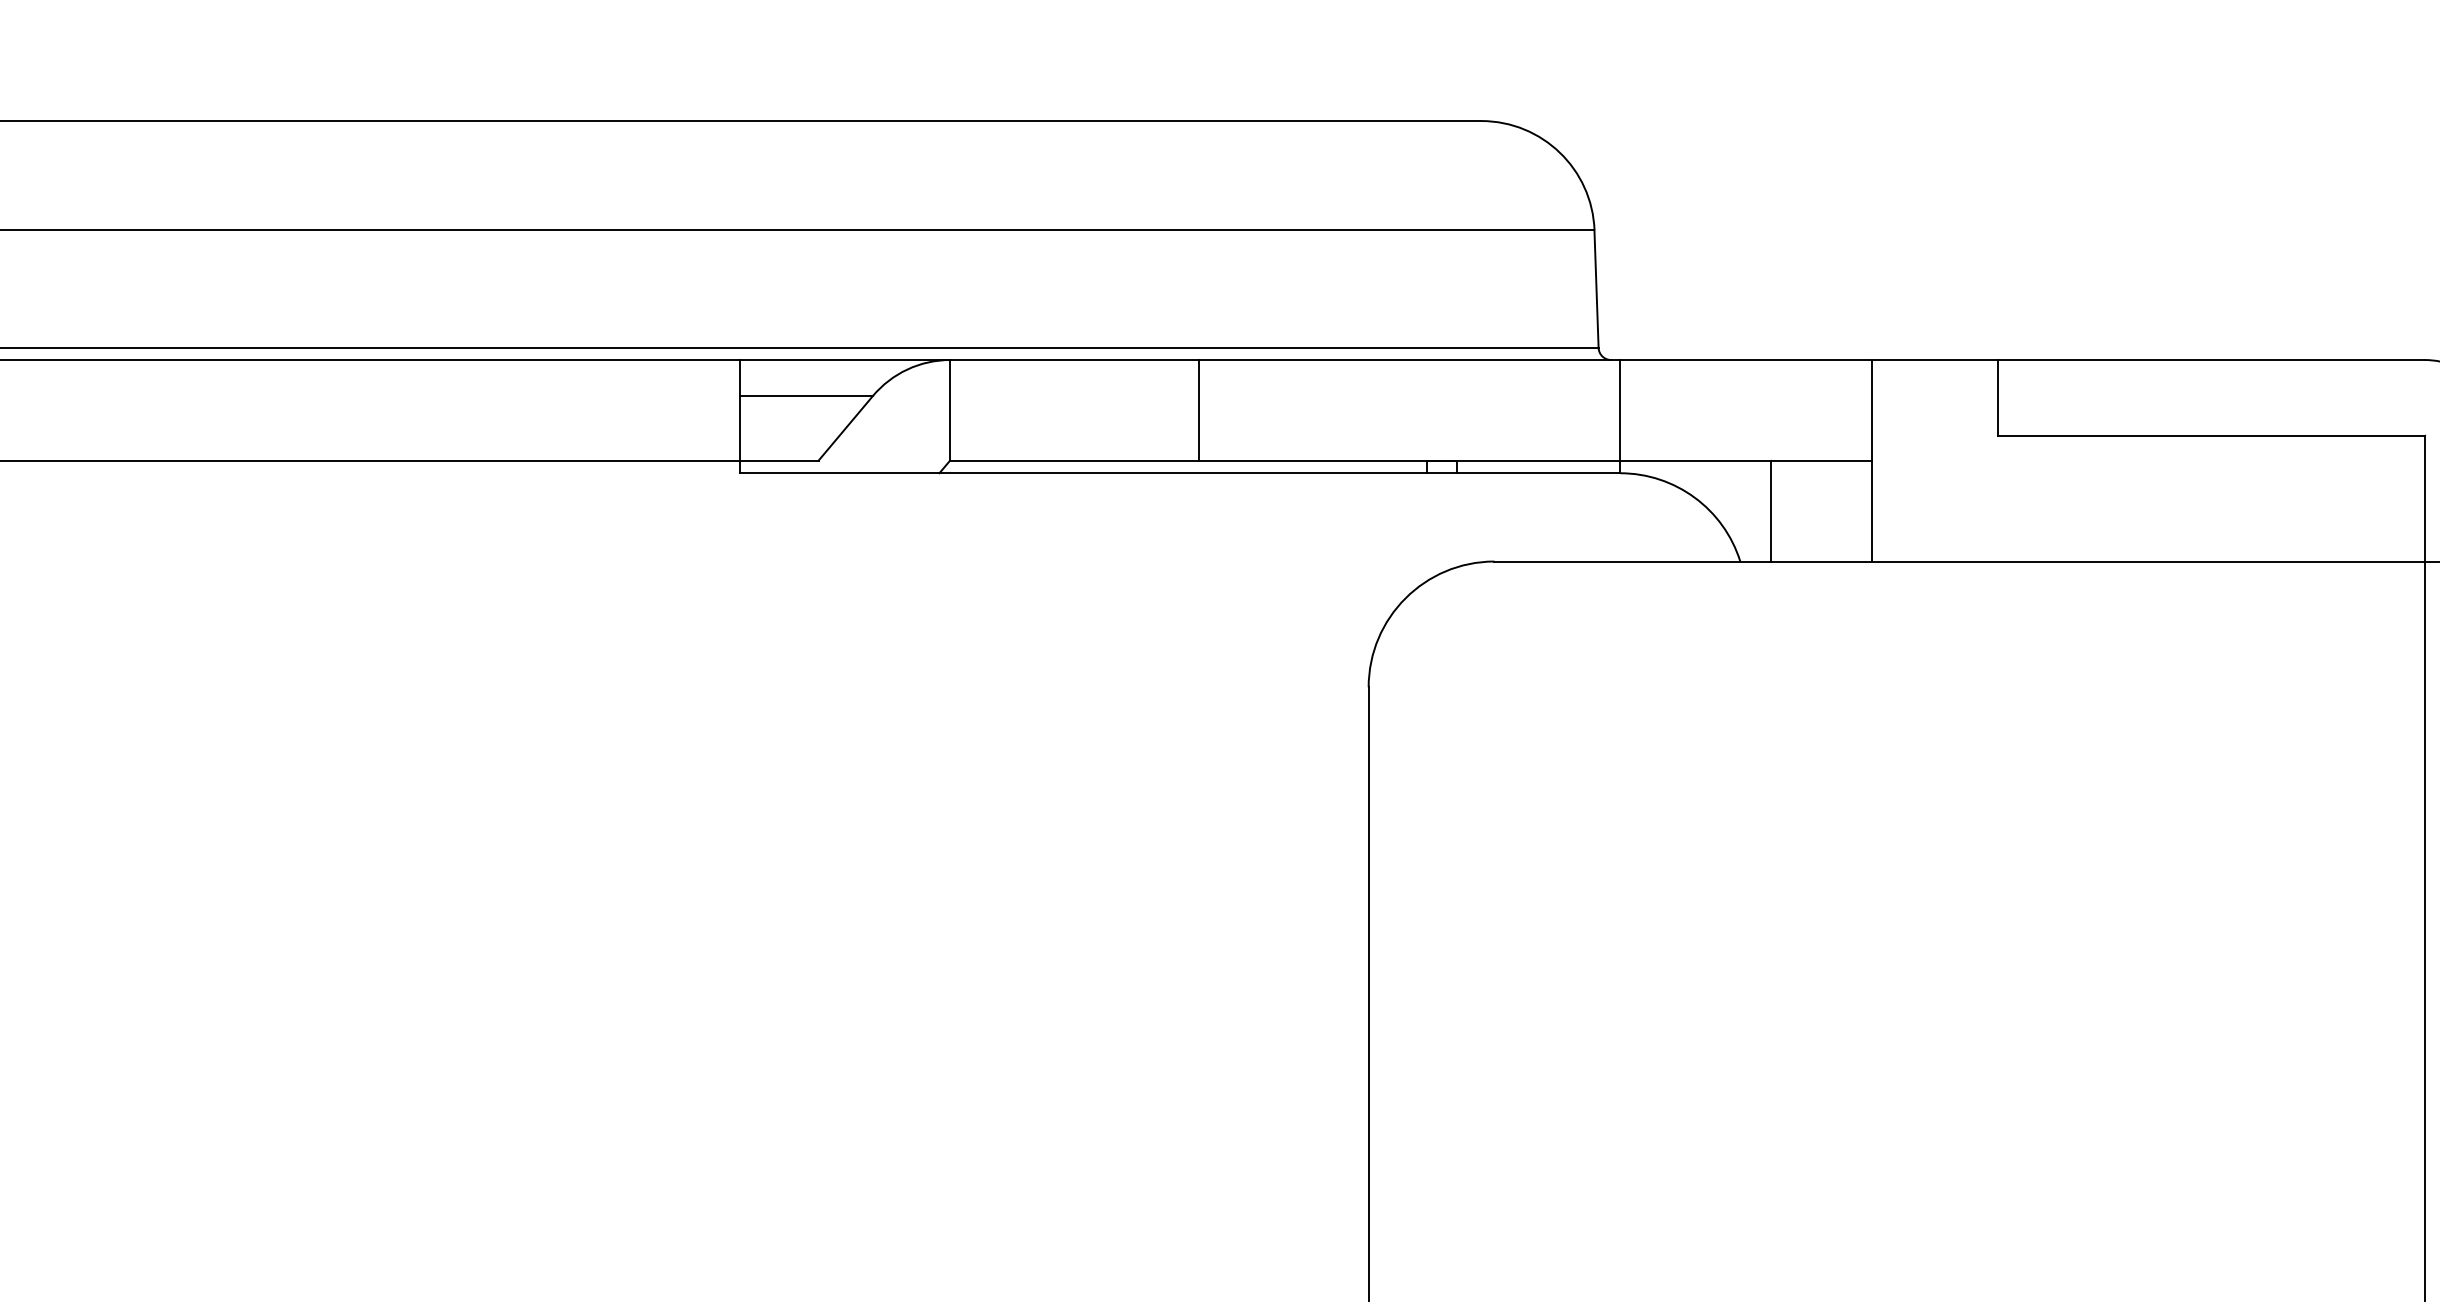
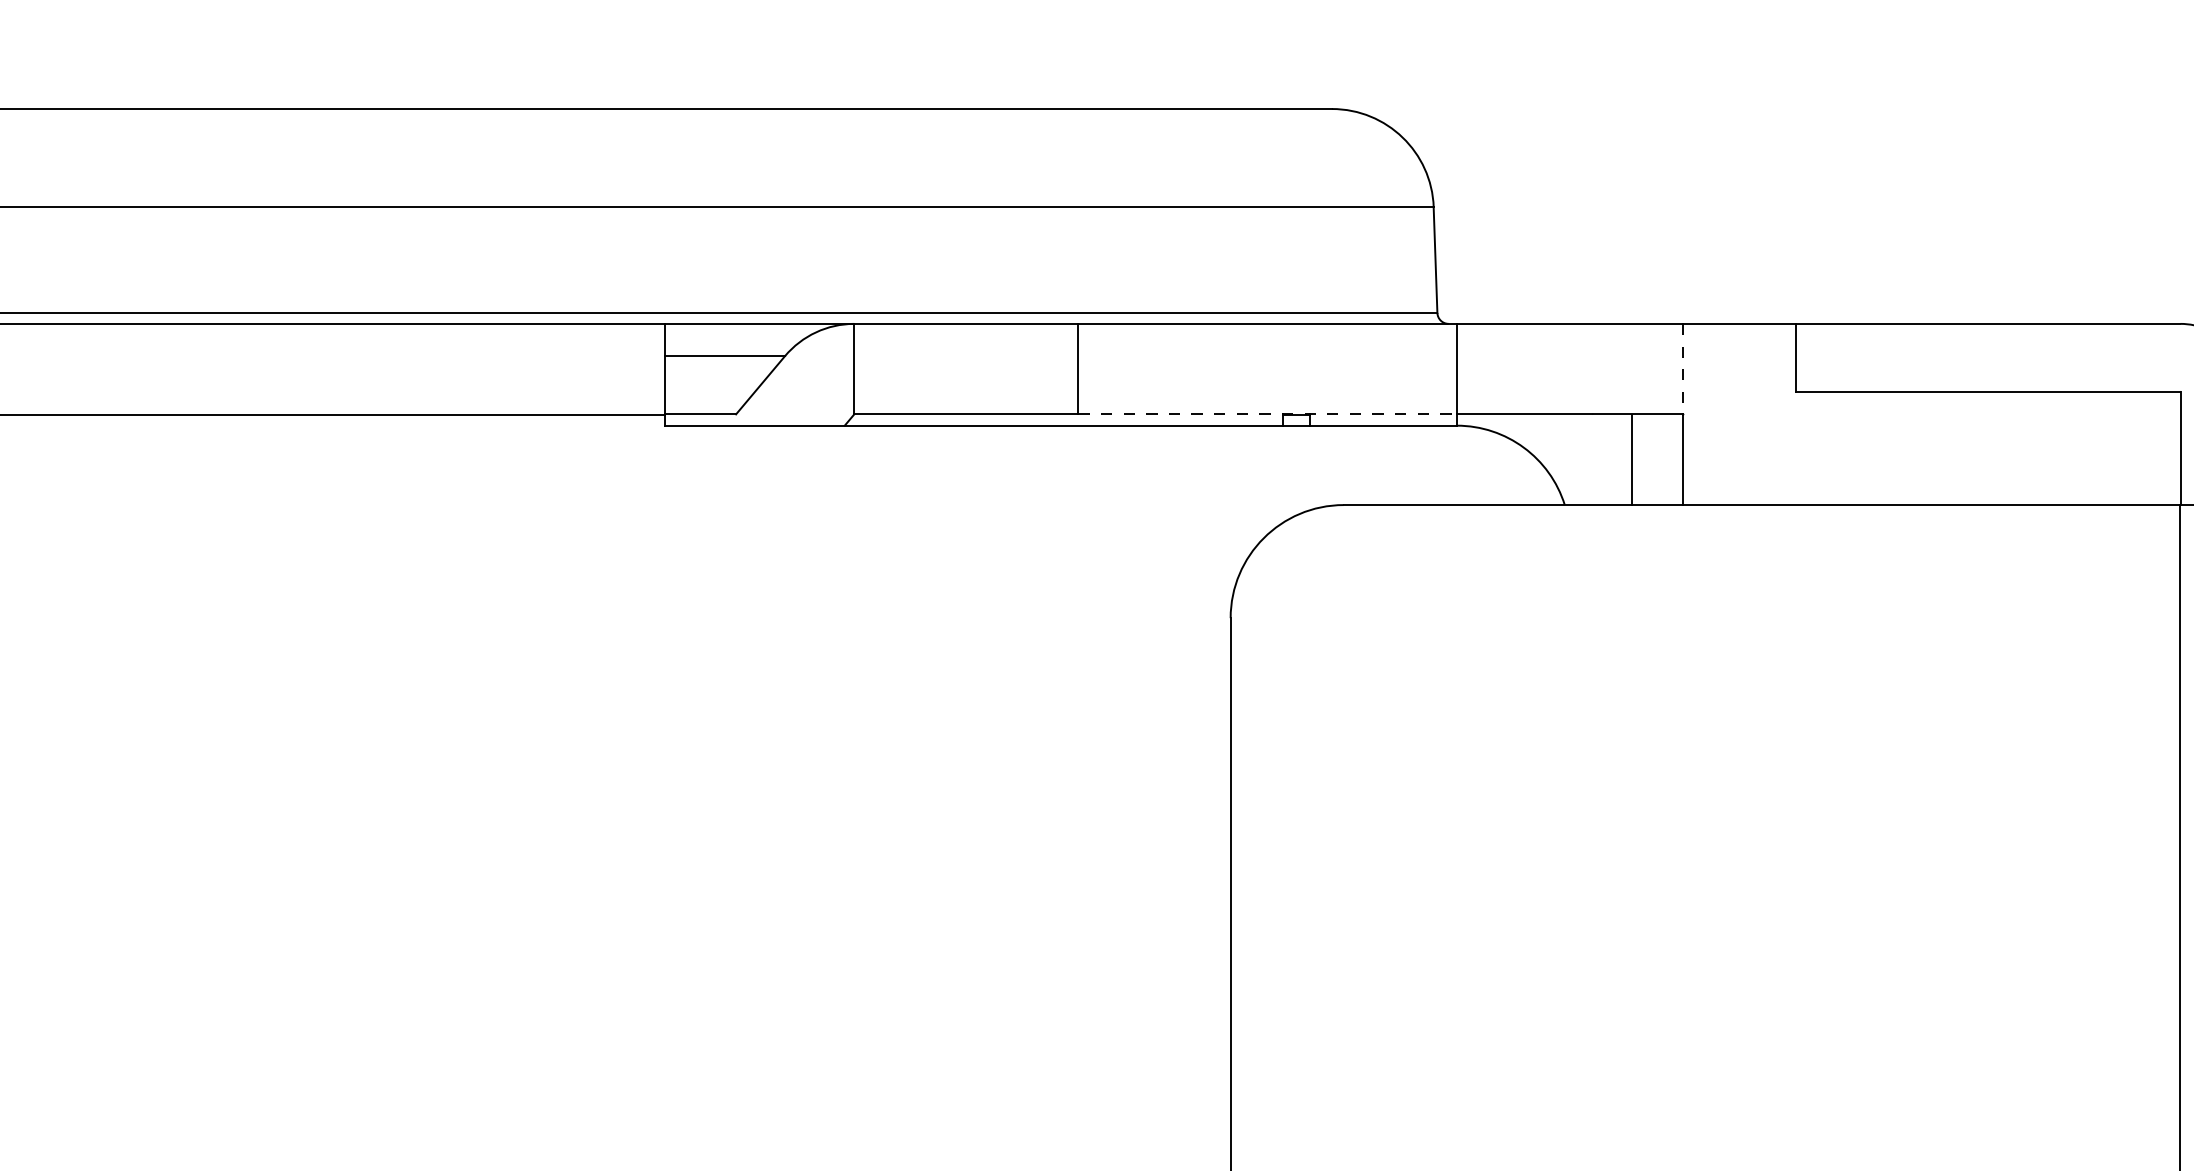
line: (1871, 410) -> (1682, 369), solid -> dashed
line: (1409, 460) -> (1267, 414), solid -> dashed
line: (1771, 510) -> (1632, 459), moved

